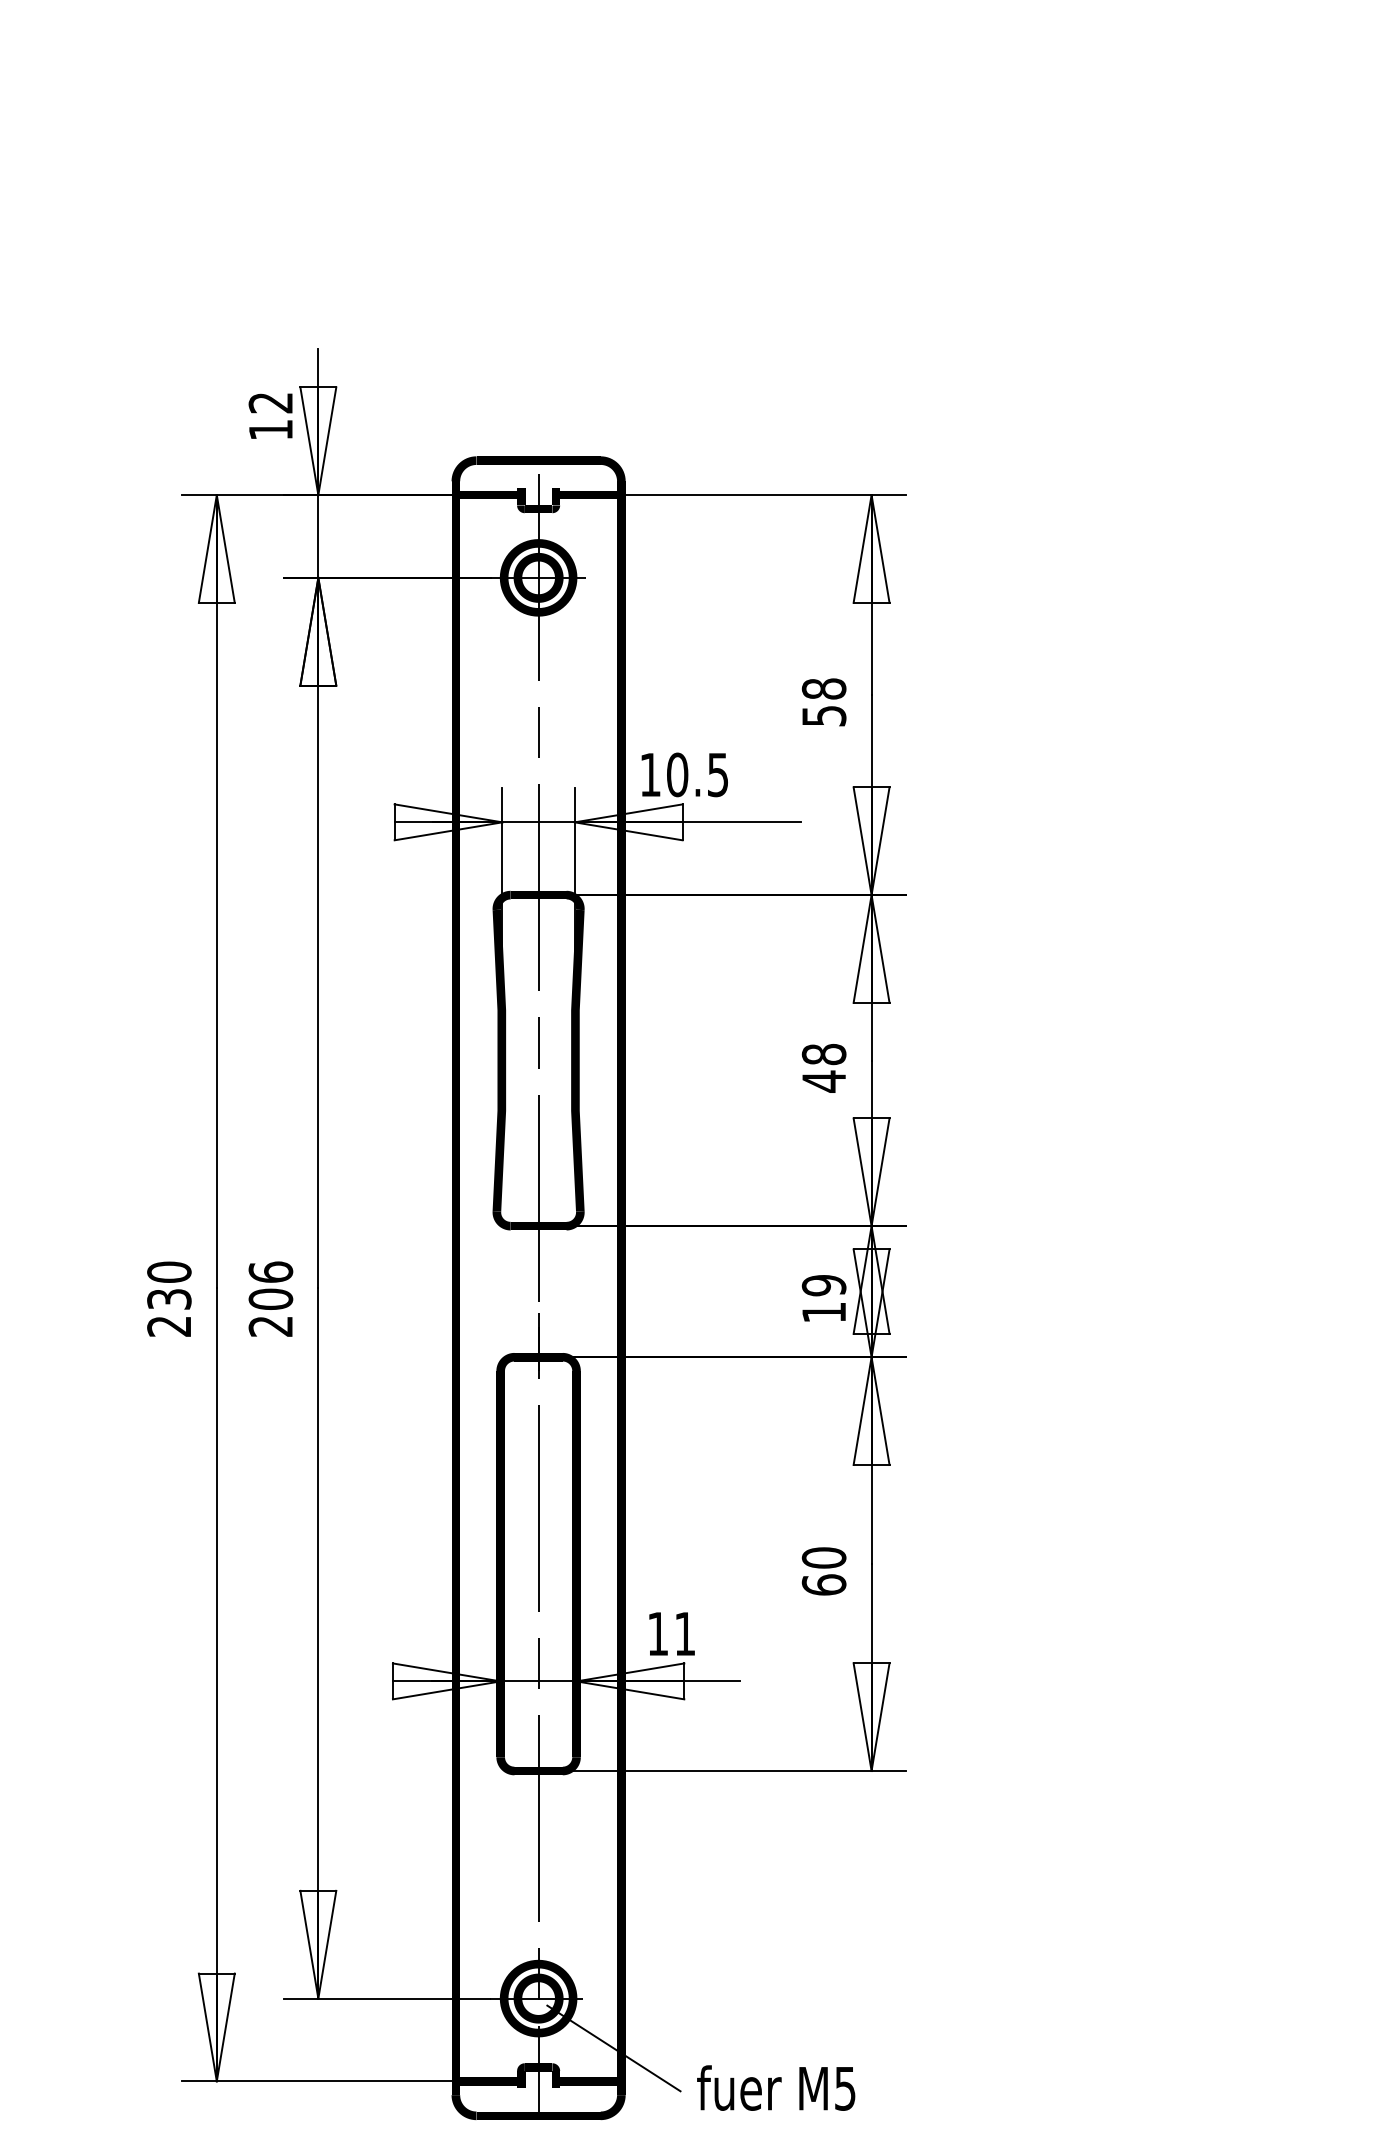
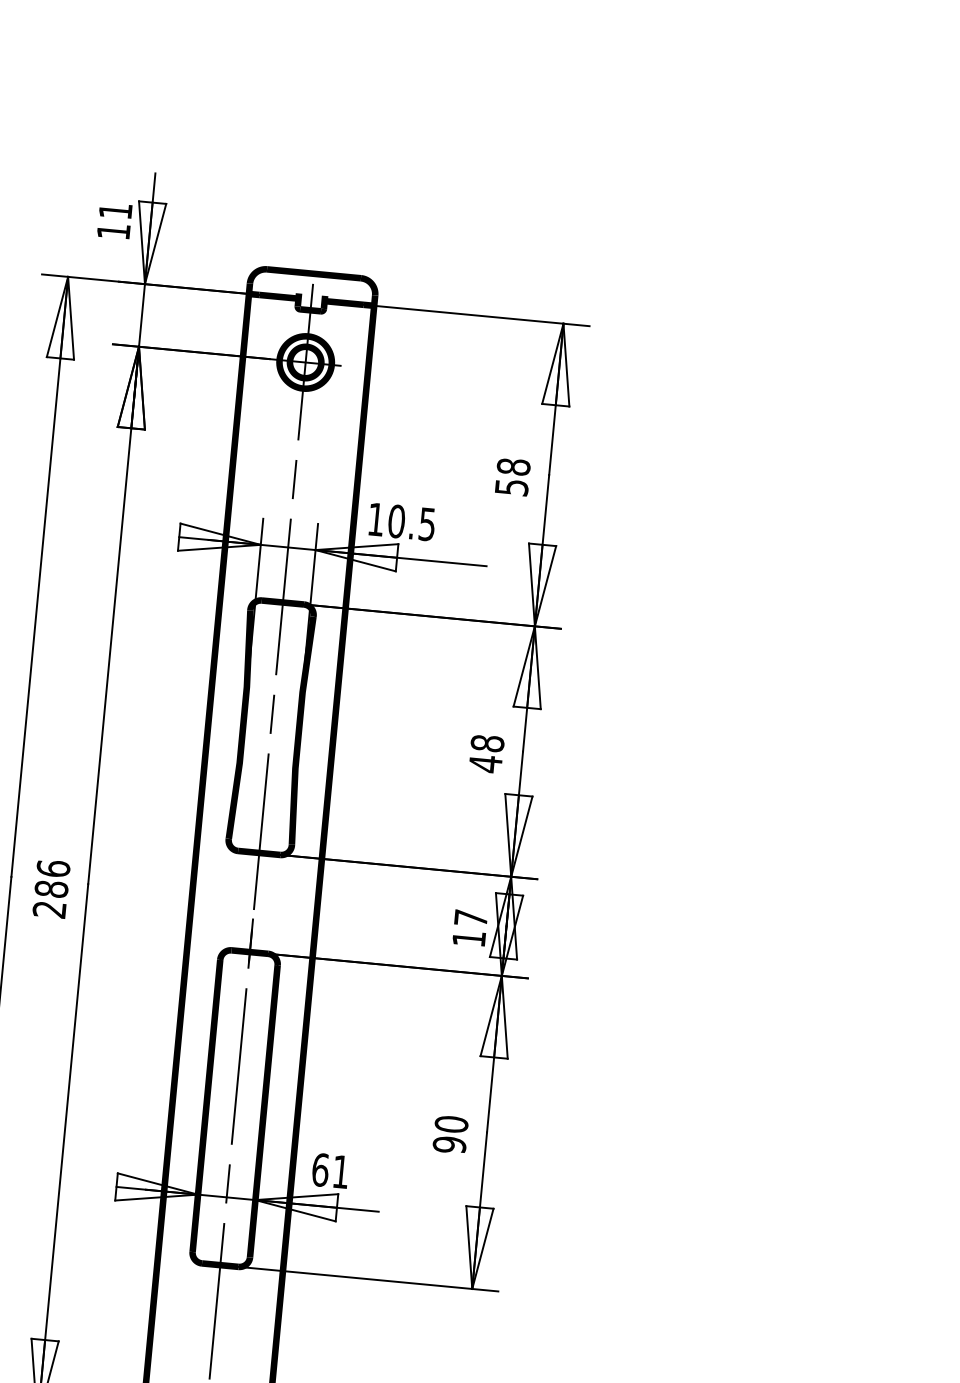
text: (270, 403) -> (115, 211), 12 -> 11
text: (823, 1285) -> (470, 918), 19 -> 17
text: (270, 1298) -> (51, 888), 206 -> 286
text: (823, 1584) -> (449, 1144), 60 -> 90
text: (657, 1633) -> (320, 1169), 11 -> 61

